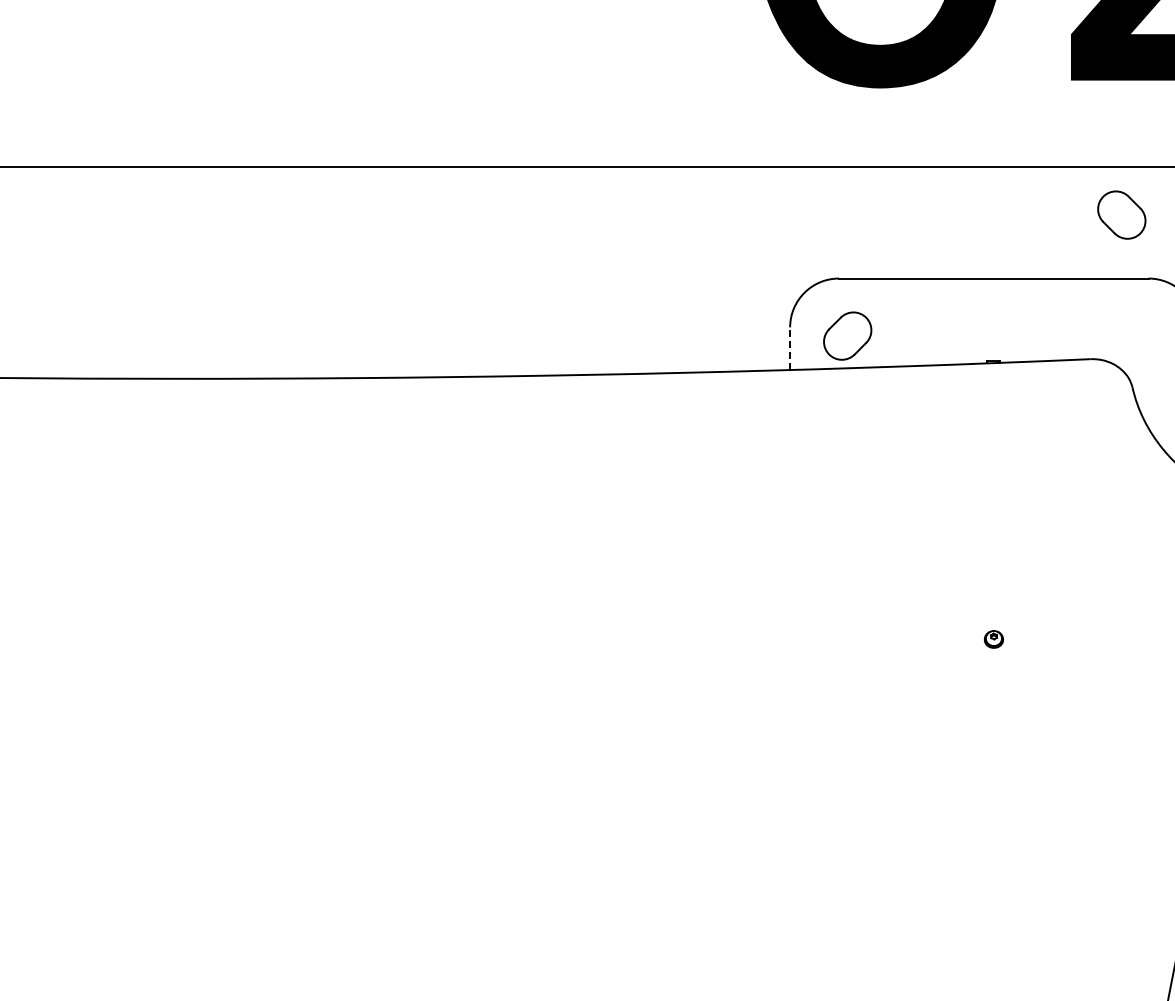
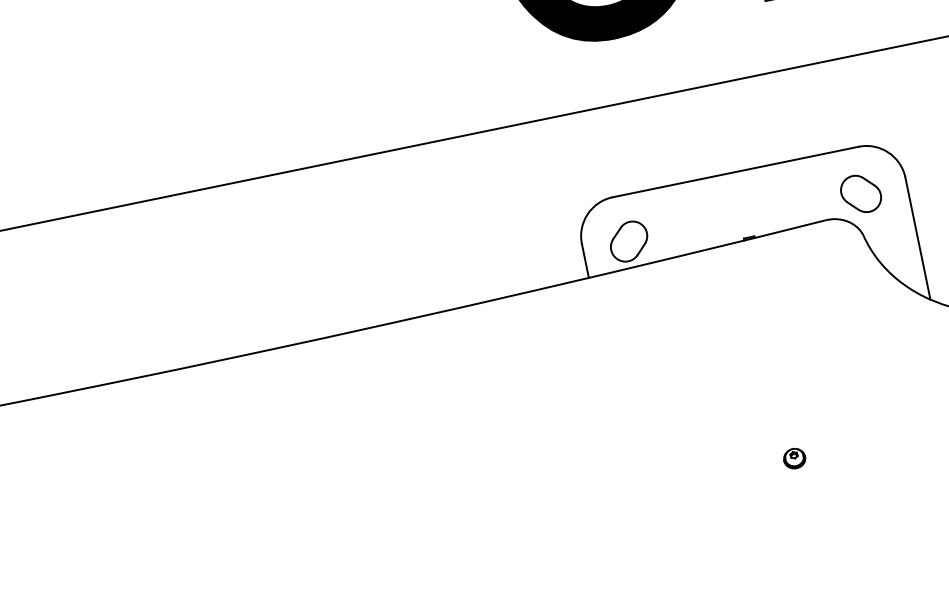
part: (1121, 214) -> (860, 193), moved
line: (790, 348) -> (585, 260), dashed -> solid
part: (993, 639) -> (794, 458), size x1.43

